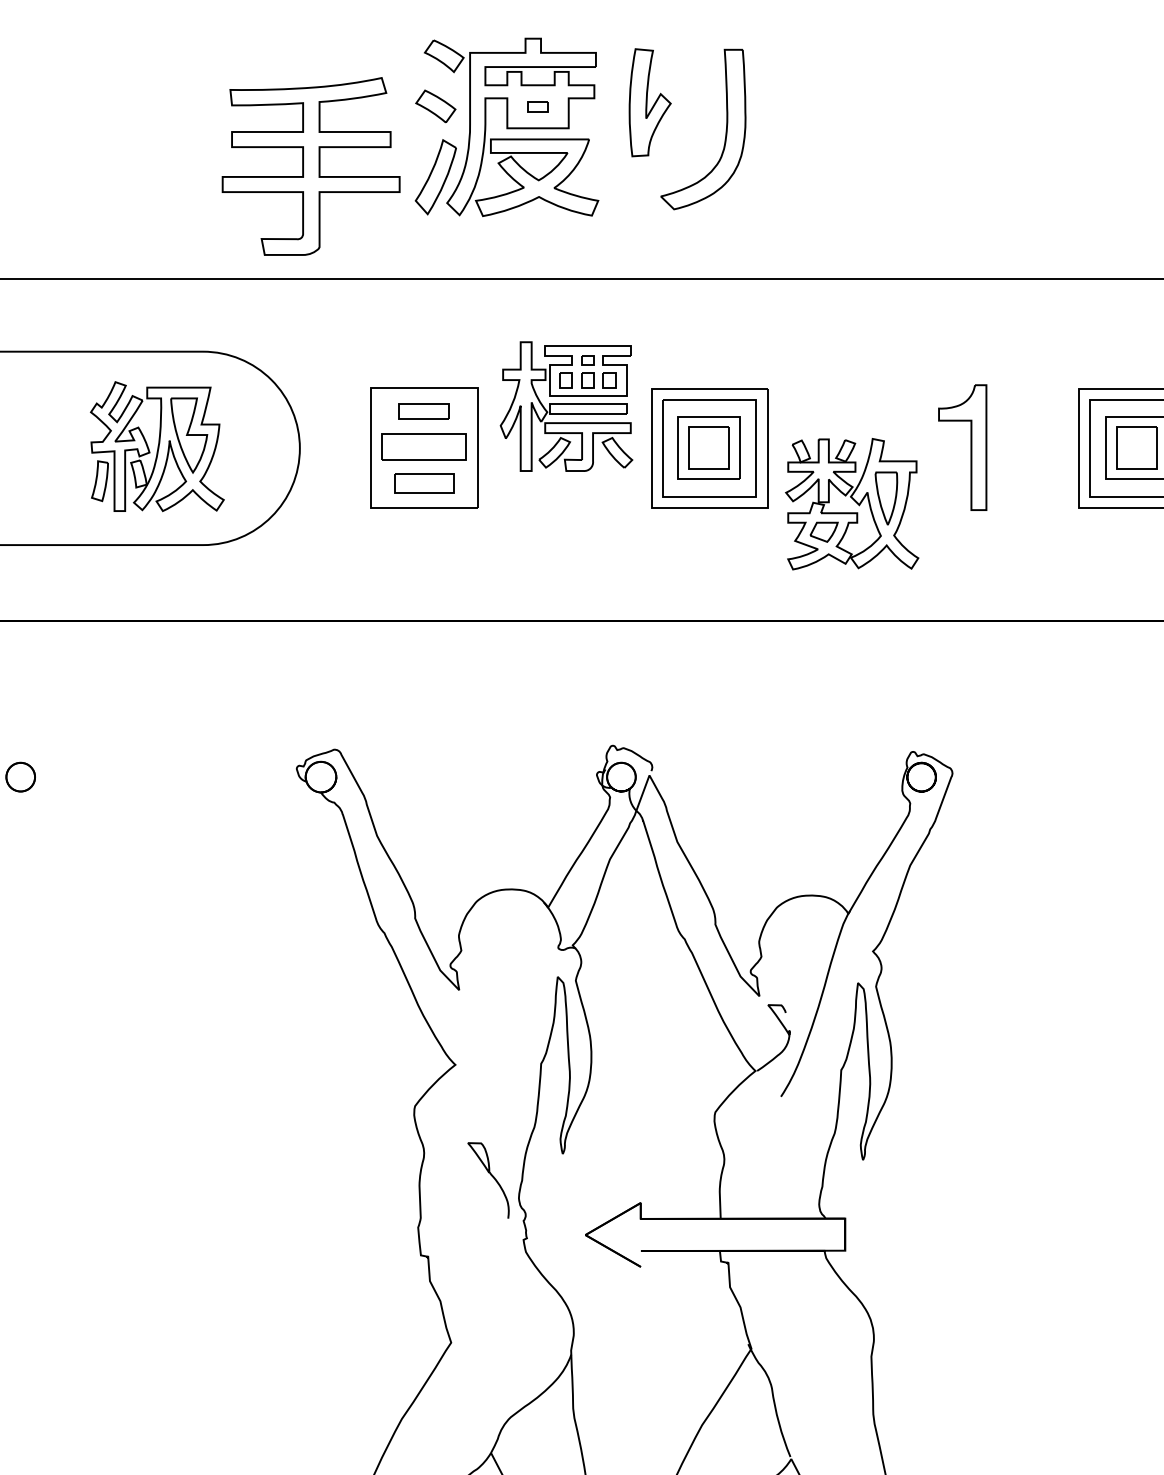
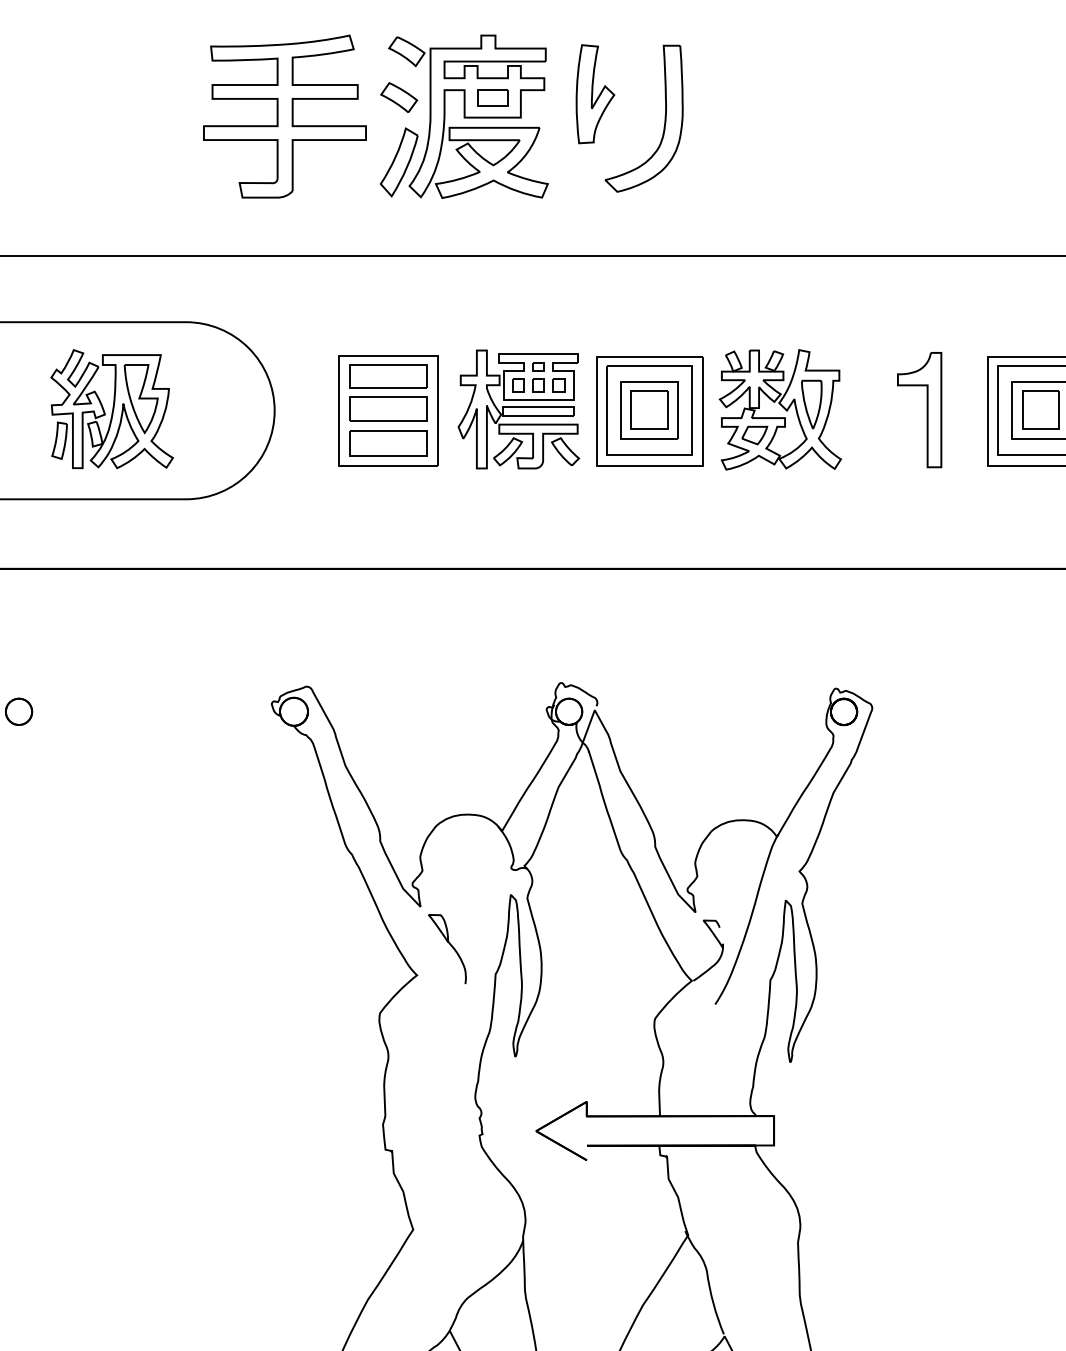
part: (537, 106) -> (492, 97), size x1.67
part: (310, 166) -> (284, 116), moved
part: (566, 406) -> (518, 409), moved
part: (424, 410) -> (388, 376), size x1.67
part: (156, 447) -> (111, 409), moved
part: (970, 448) -> (926, 410), moved
part: (424, 484) -> (388, 443), size x1.43
part: (851, 503) -> (779, 409), moved
curve: (493, 1178) -> (451, 947), moved

